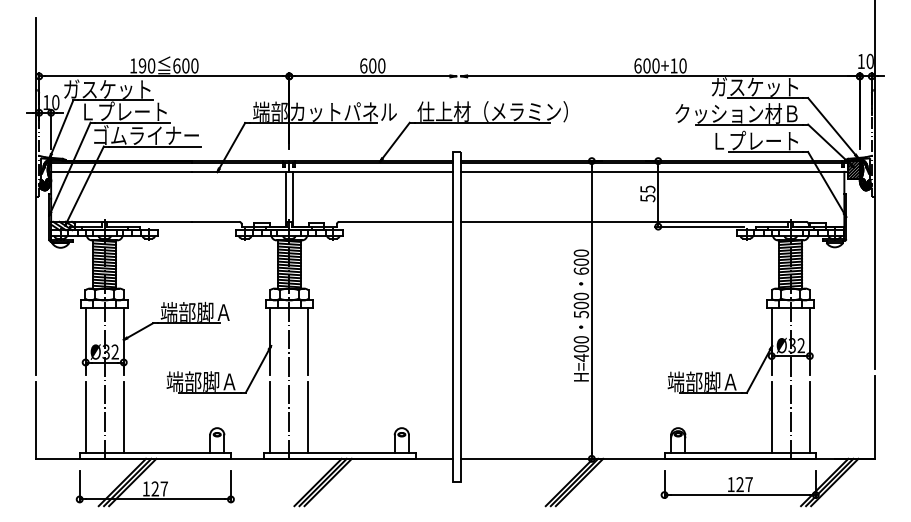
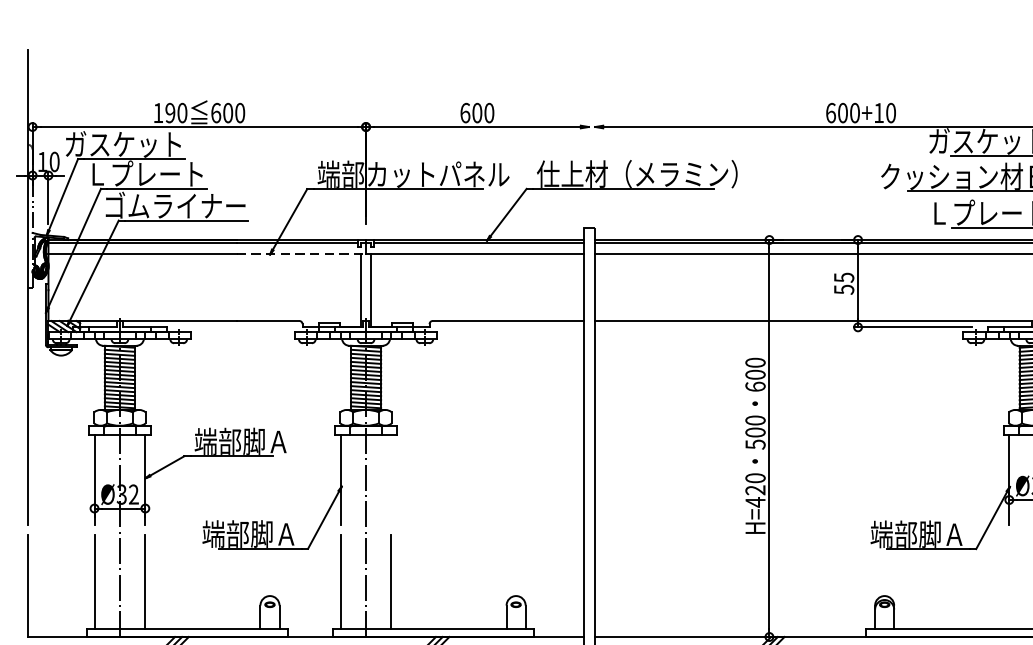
line: (240, 171) -> (300, 253), solid -> dashed
line: (308, 340) -> (391, 479), removed
text: (581, 348) -> (755, 489), H=400 -> H=420
line: (771, 417) -> (1009, 581), removed

